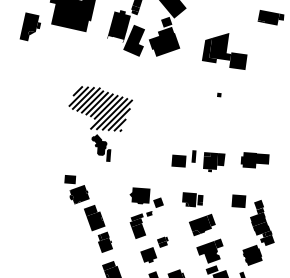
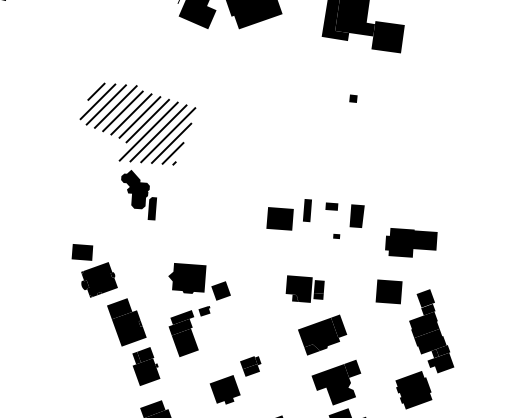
fill: (210, 160) -> (337, 217), removed
part: (254, 160) -> (410, 243), moved
part: (146, 212) -> (199, 308), moved

